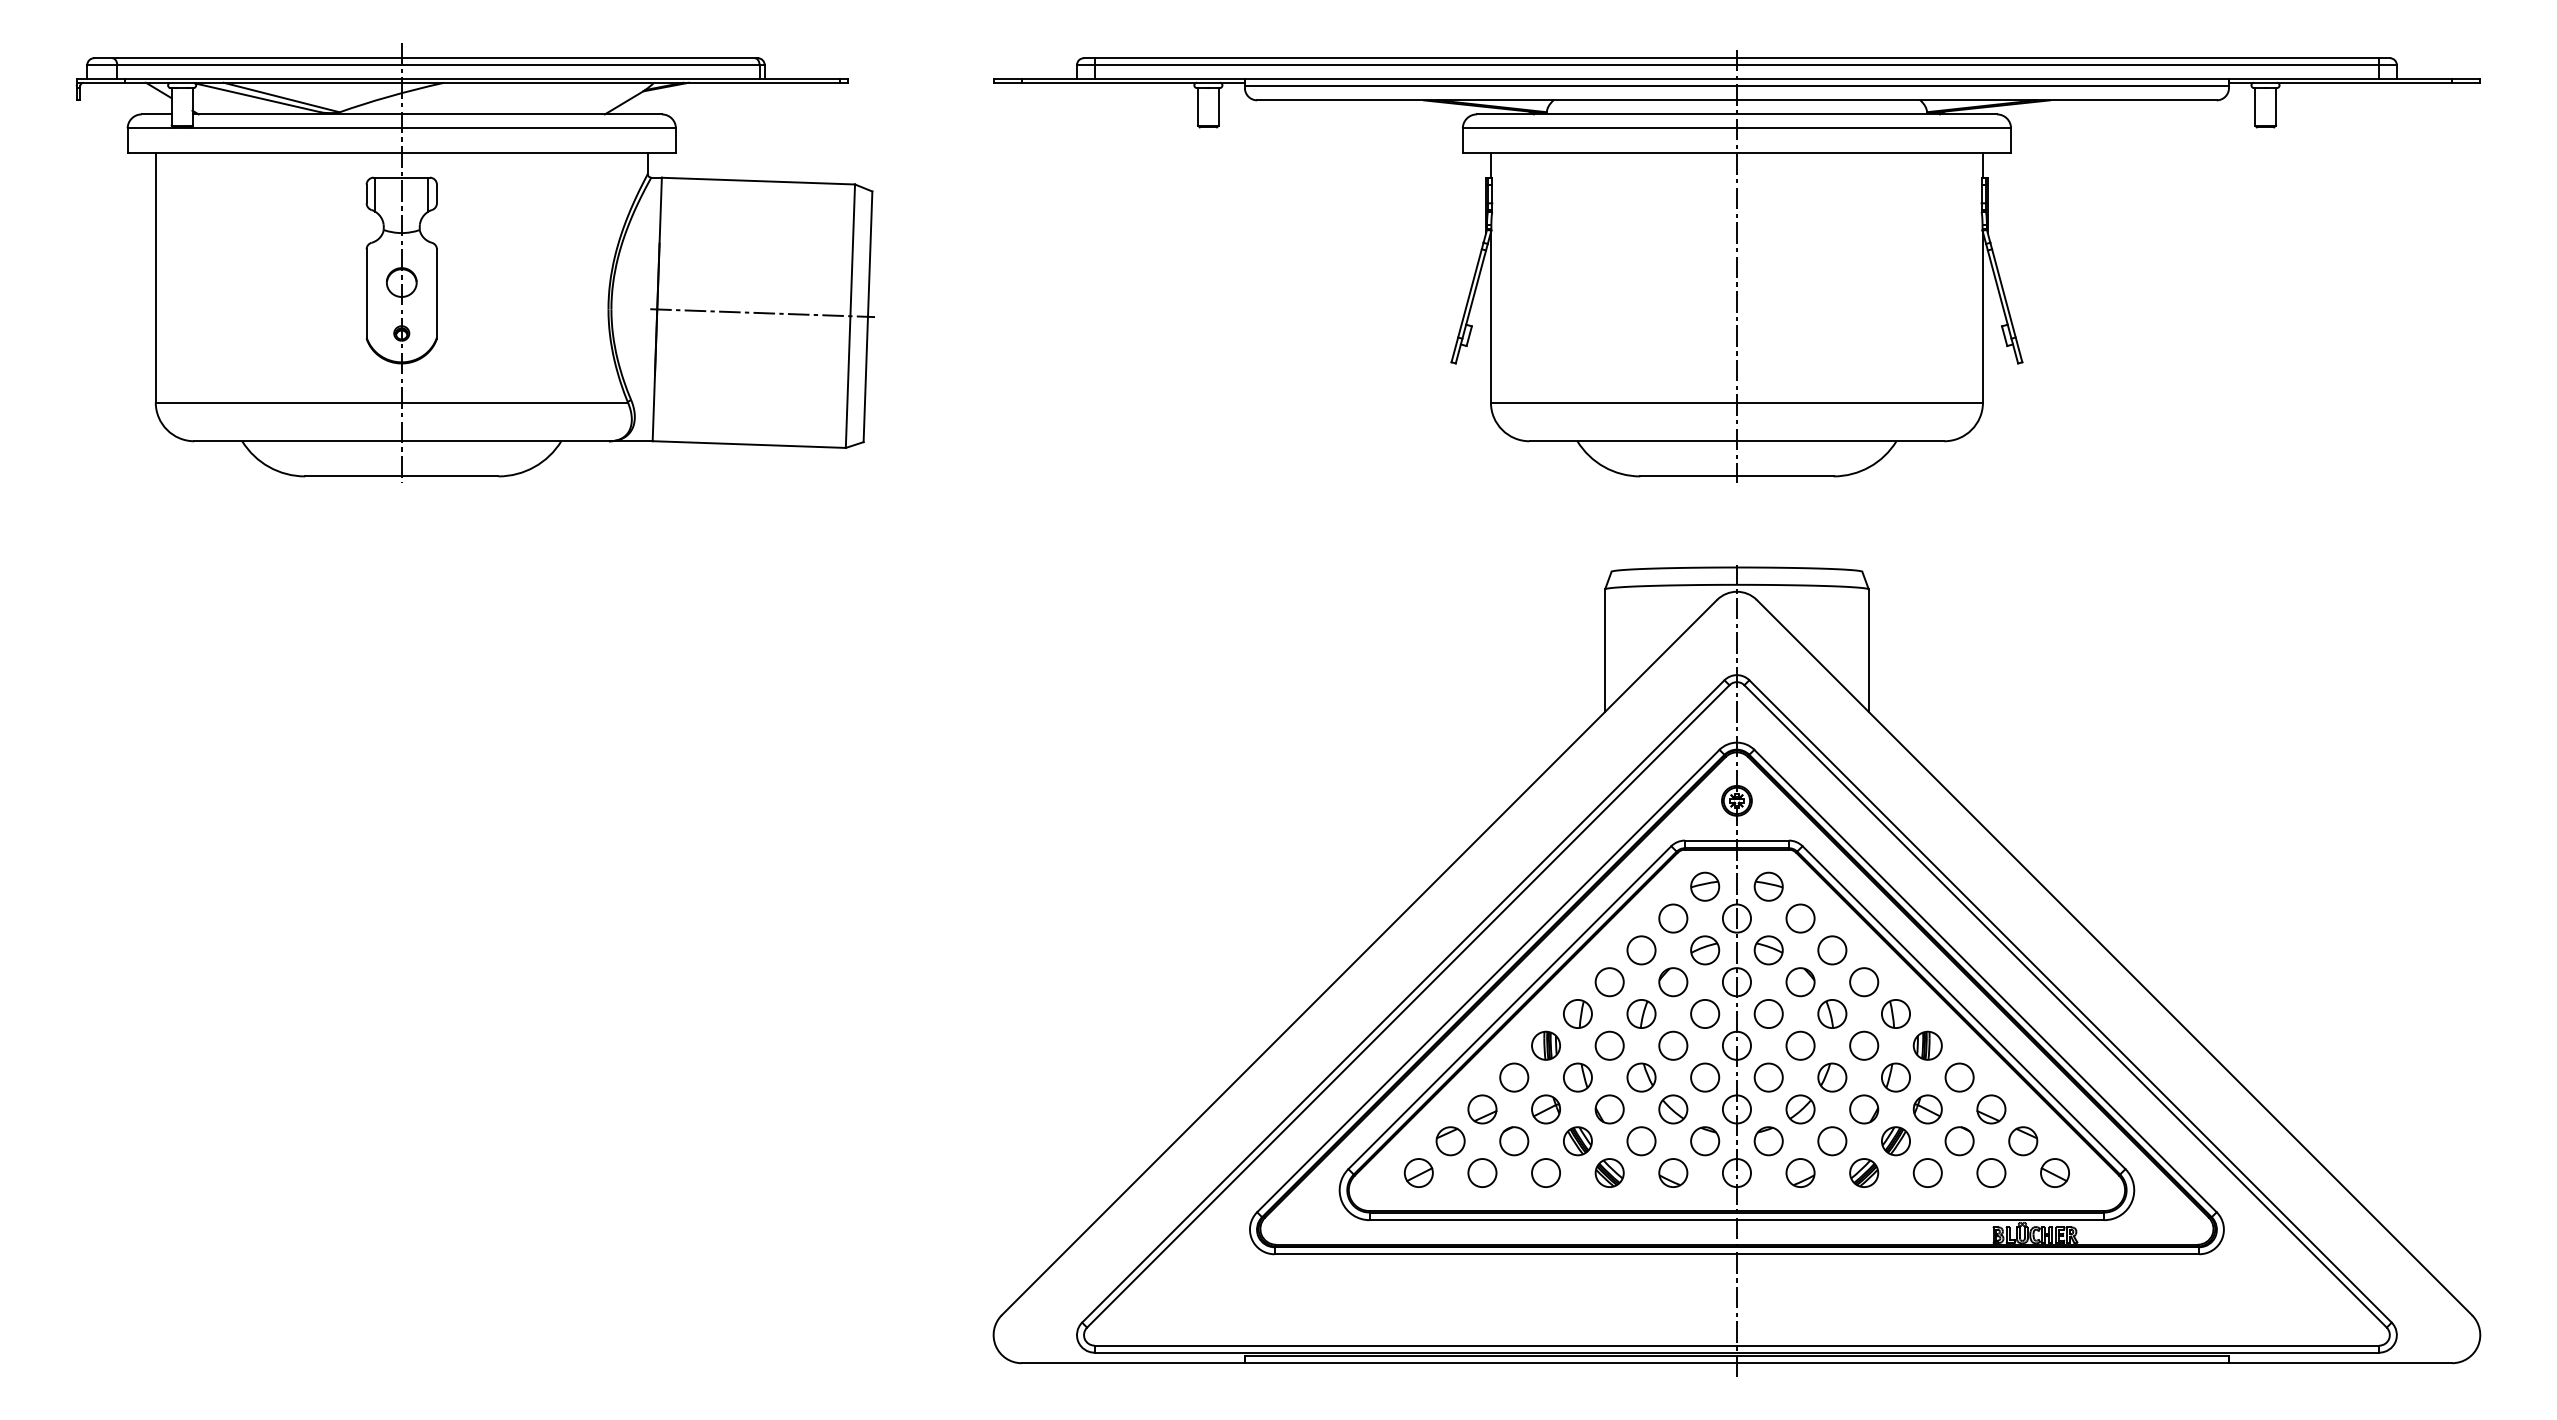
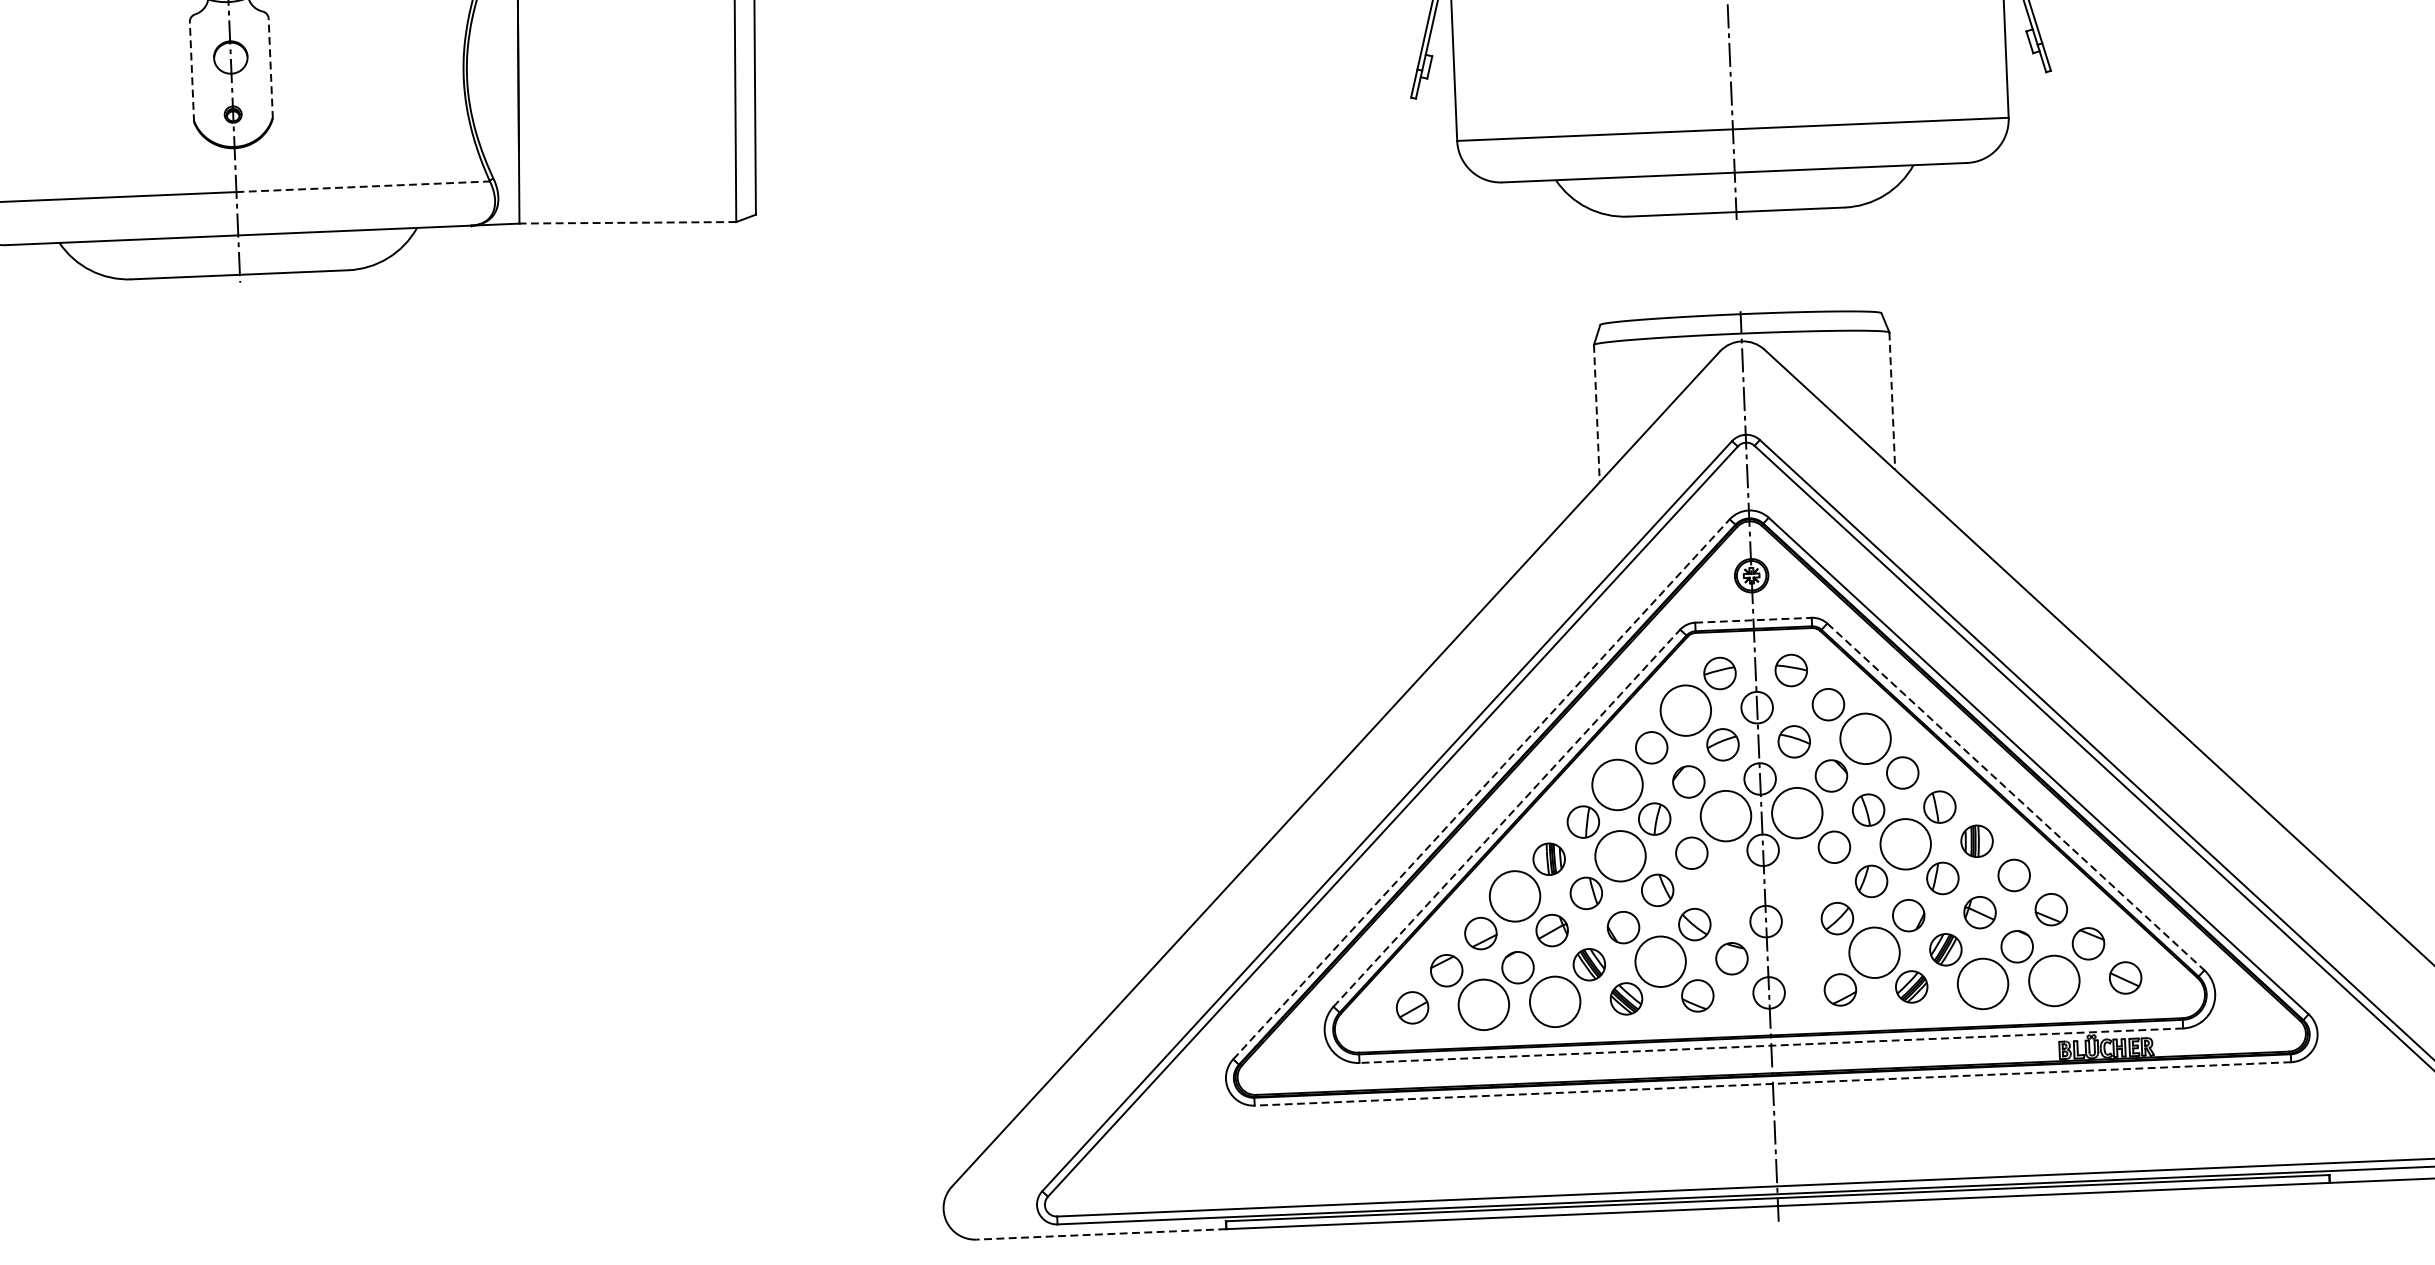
line: (366, 294) -> (191, 72), solid -> dashed
line: (436, 294) -> (270, 69), solid -> dashed
line: (762, 313) -> (636, 75), removed
line: (515, 402) -> (363, 186), solid -> dashed
line: (749, 444) -> (628, 222), solid -> dashed
line: (1605, 651) -> (1597, 414), solid -> dashed
line: (1868, 651) -> (1892, 402), solid -> dashed
line: (1736, 840) -> (1752, 620), solid -> dashed
circle: (1673, 918) -> (1686, 710), size x1.6
circle: (1832, 950) -> (1865, 738), size x1.6
line: (1488, 981) -> (1481, 789), solid -> dashed
circle: (1609, 982) -> (1617, 785), size x1.6
line: (1510, 1007) -> (1507, 817), solid -> dashed
line: (1964, 1008) -> (2016, 797), solid -> dashed
circle: (1705, 1013) -> (1726, 815), size x1.6
circle: (1768, 1013) -> (1796, 812), size x1.6
circle: (1609, 1045) -> (1620, 855), size x1.6
circle: (1864, 1045) -> (1906, 843), size x1.6
circle: (1514, 1077) -> (1515, 896), size x1.6
circle: (1705, 1077) -> (1729, 887), removed
circle: (1768, 1077) -> (1799, 884), removed
circle: (1641, 1141) -> (1660, 962), size x1.6
part: (1768, 1141) -> (1802, 956), removed
circle: (1832, 1141) -> (1874, 953), size x1.6
circle: (1482, 1173) -> (1483, 1005), size x1.6
circle: (1546, 1173) -> (1555, 1002), size x1.6
circle: (1927, 1173) -> (1982, 984), size x1.6
circle: (1991, 1173) -> (2054, 981), size x1.6
line: (1736, 1220) -> (1770, 1046), solid -> dashed
line: (1736, 1254) -> (1772, 1084), solid -> dashed
line: (1132, 1363) -> (1100, 1234), solid -> dashed

